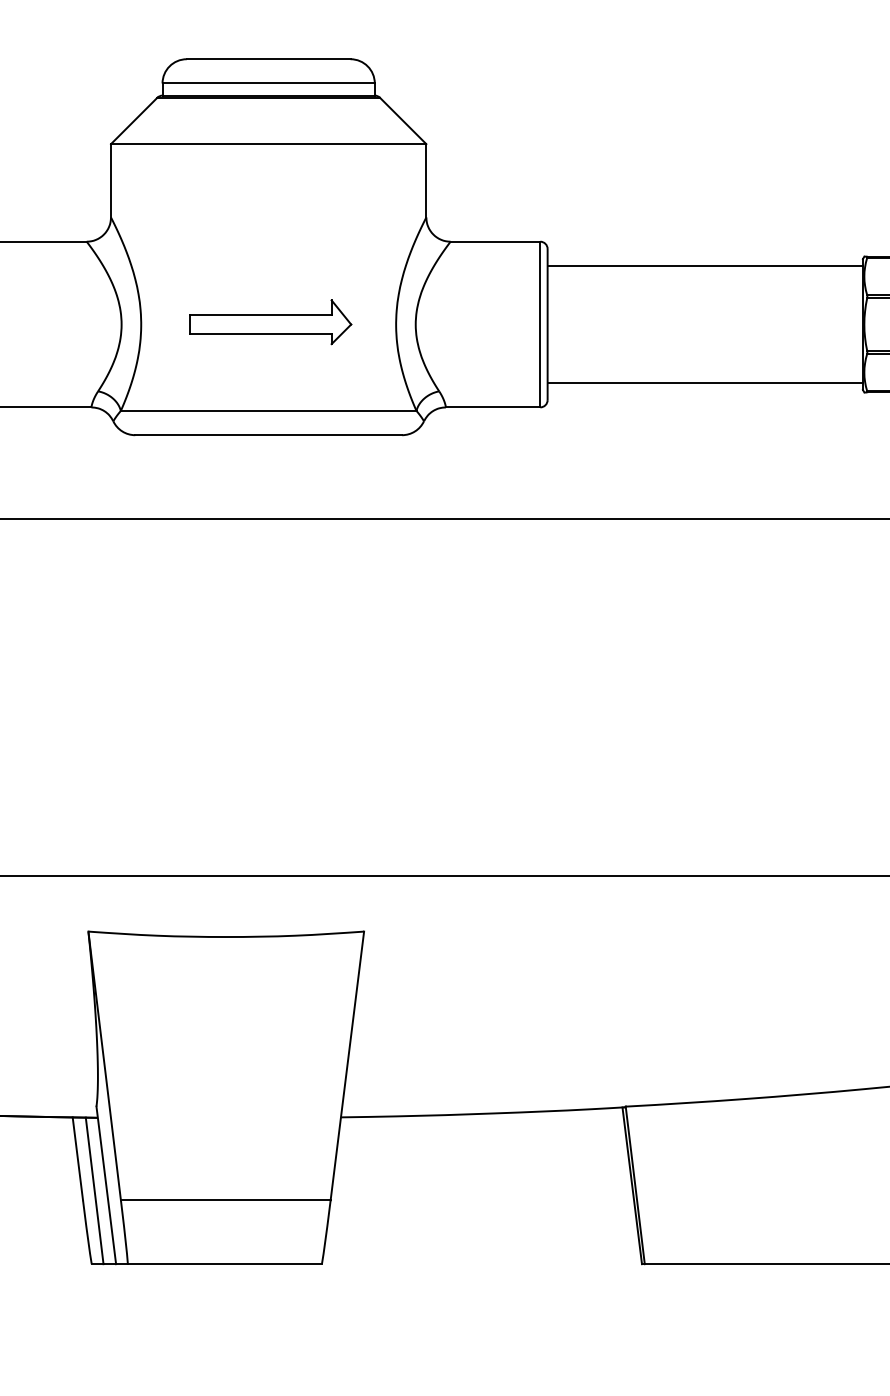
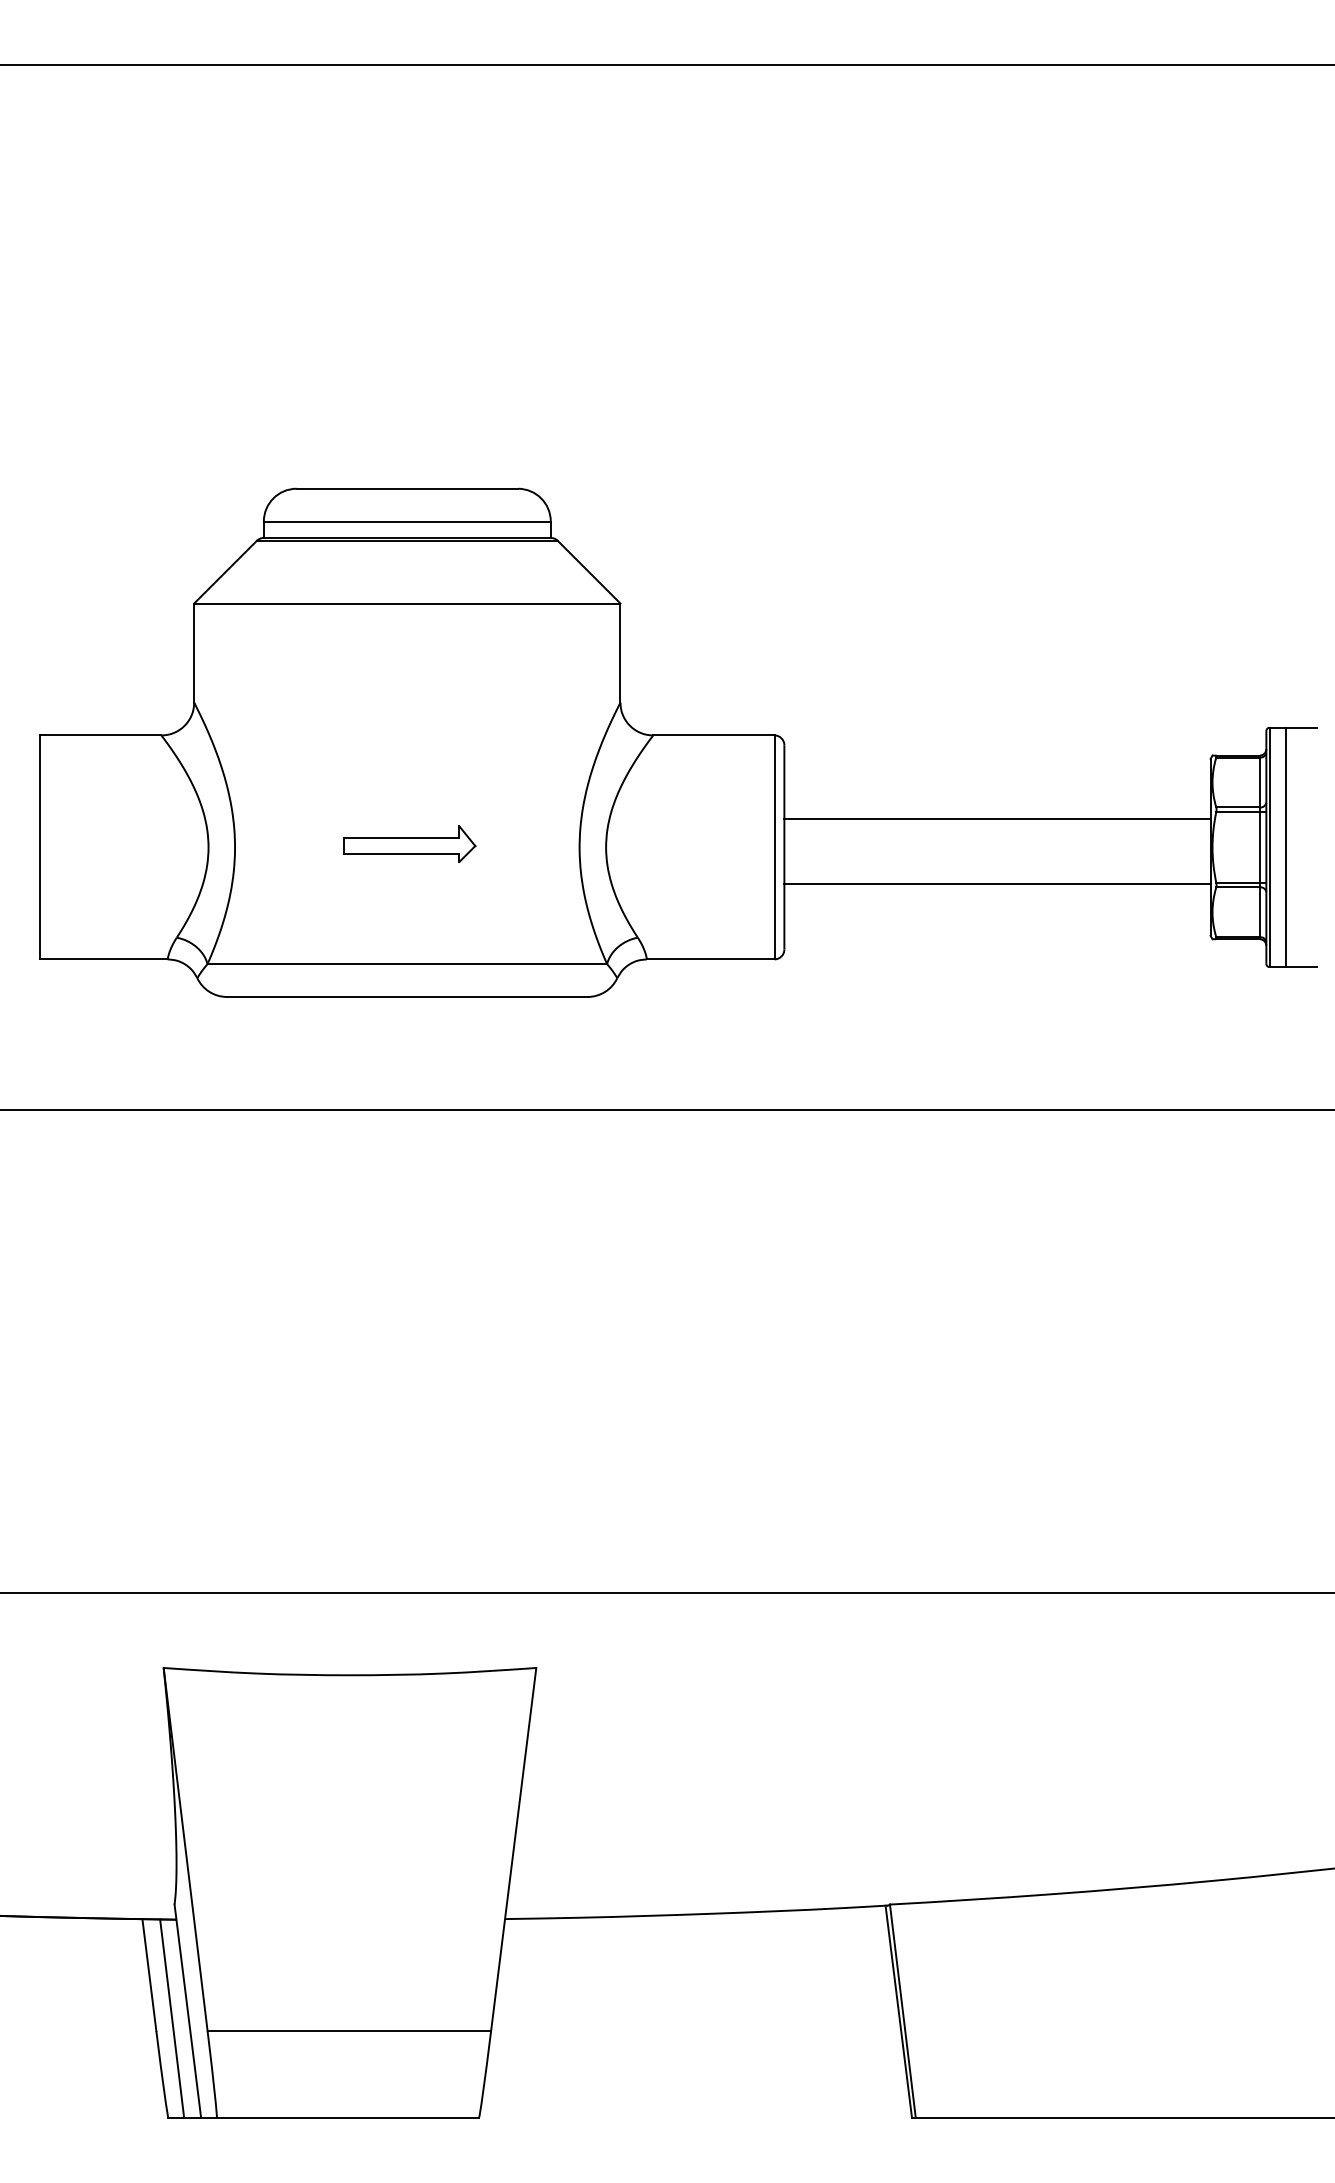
line: (705, 266) -> (997, 819), moved
part: (270, 321) -> (409, 843), size x0.6
line: (705, 383) -> (997, 883), moved

